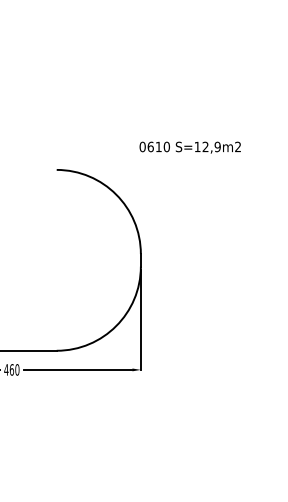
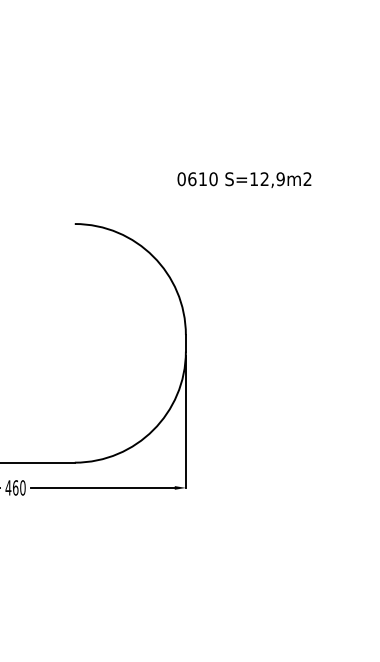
text: (189, 147) -> (243, 179), moved

